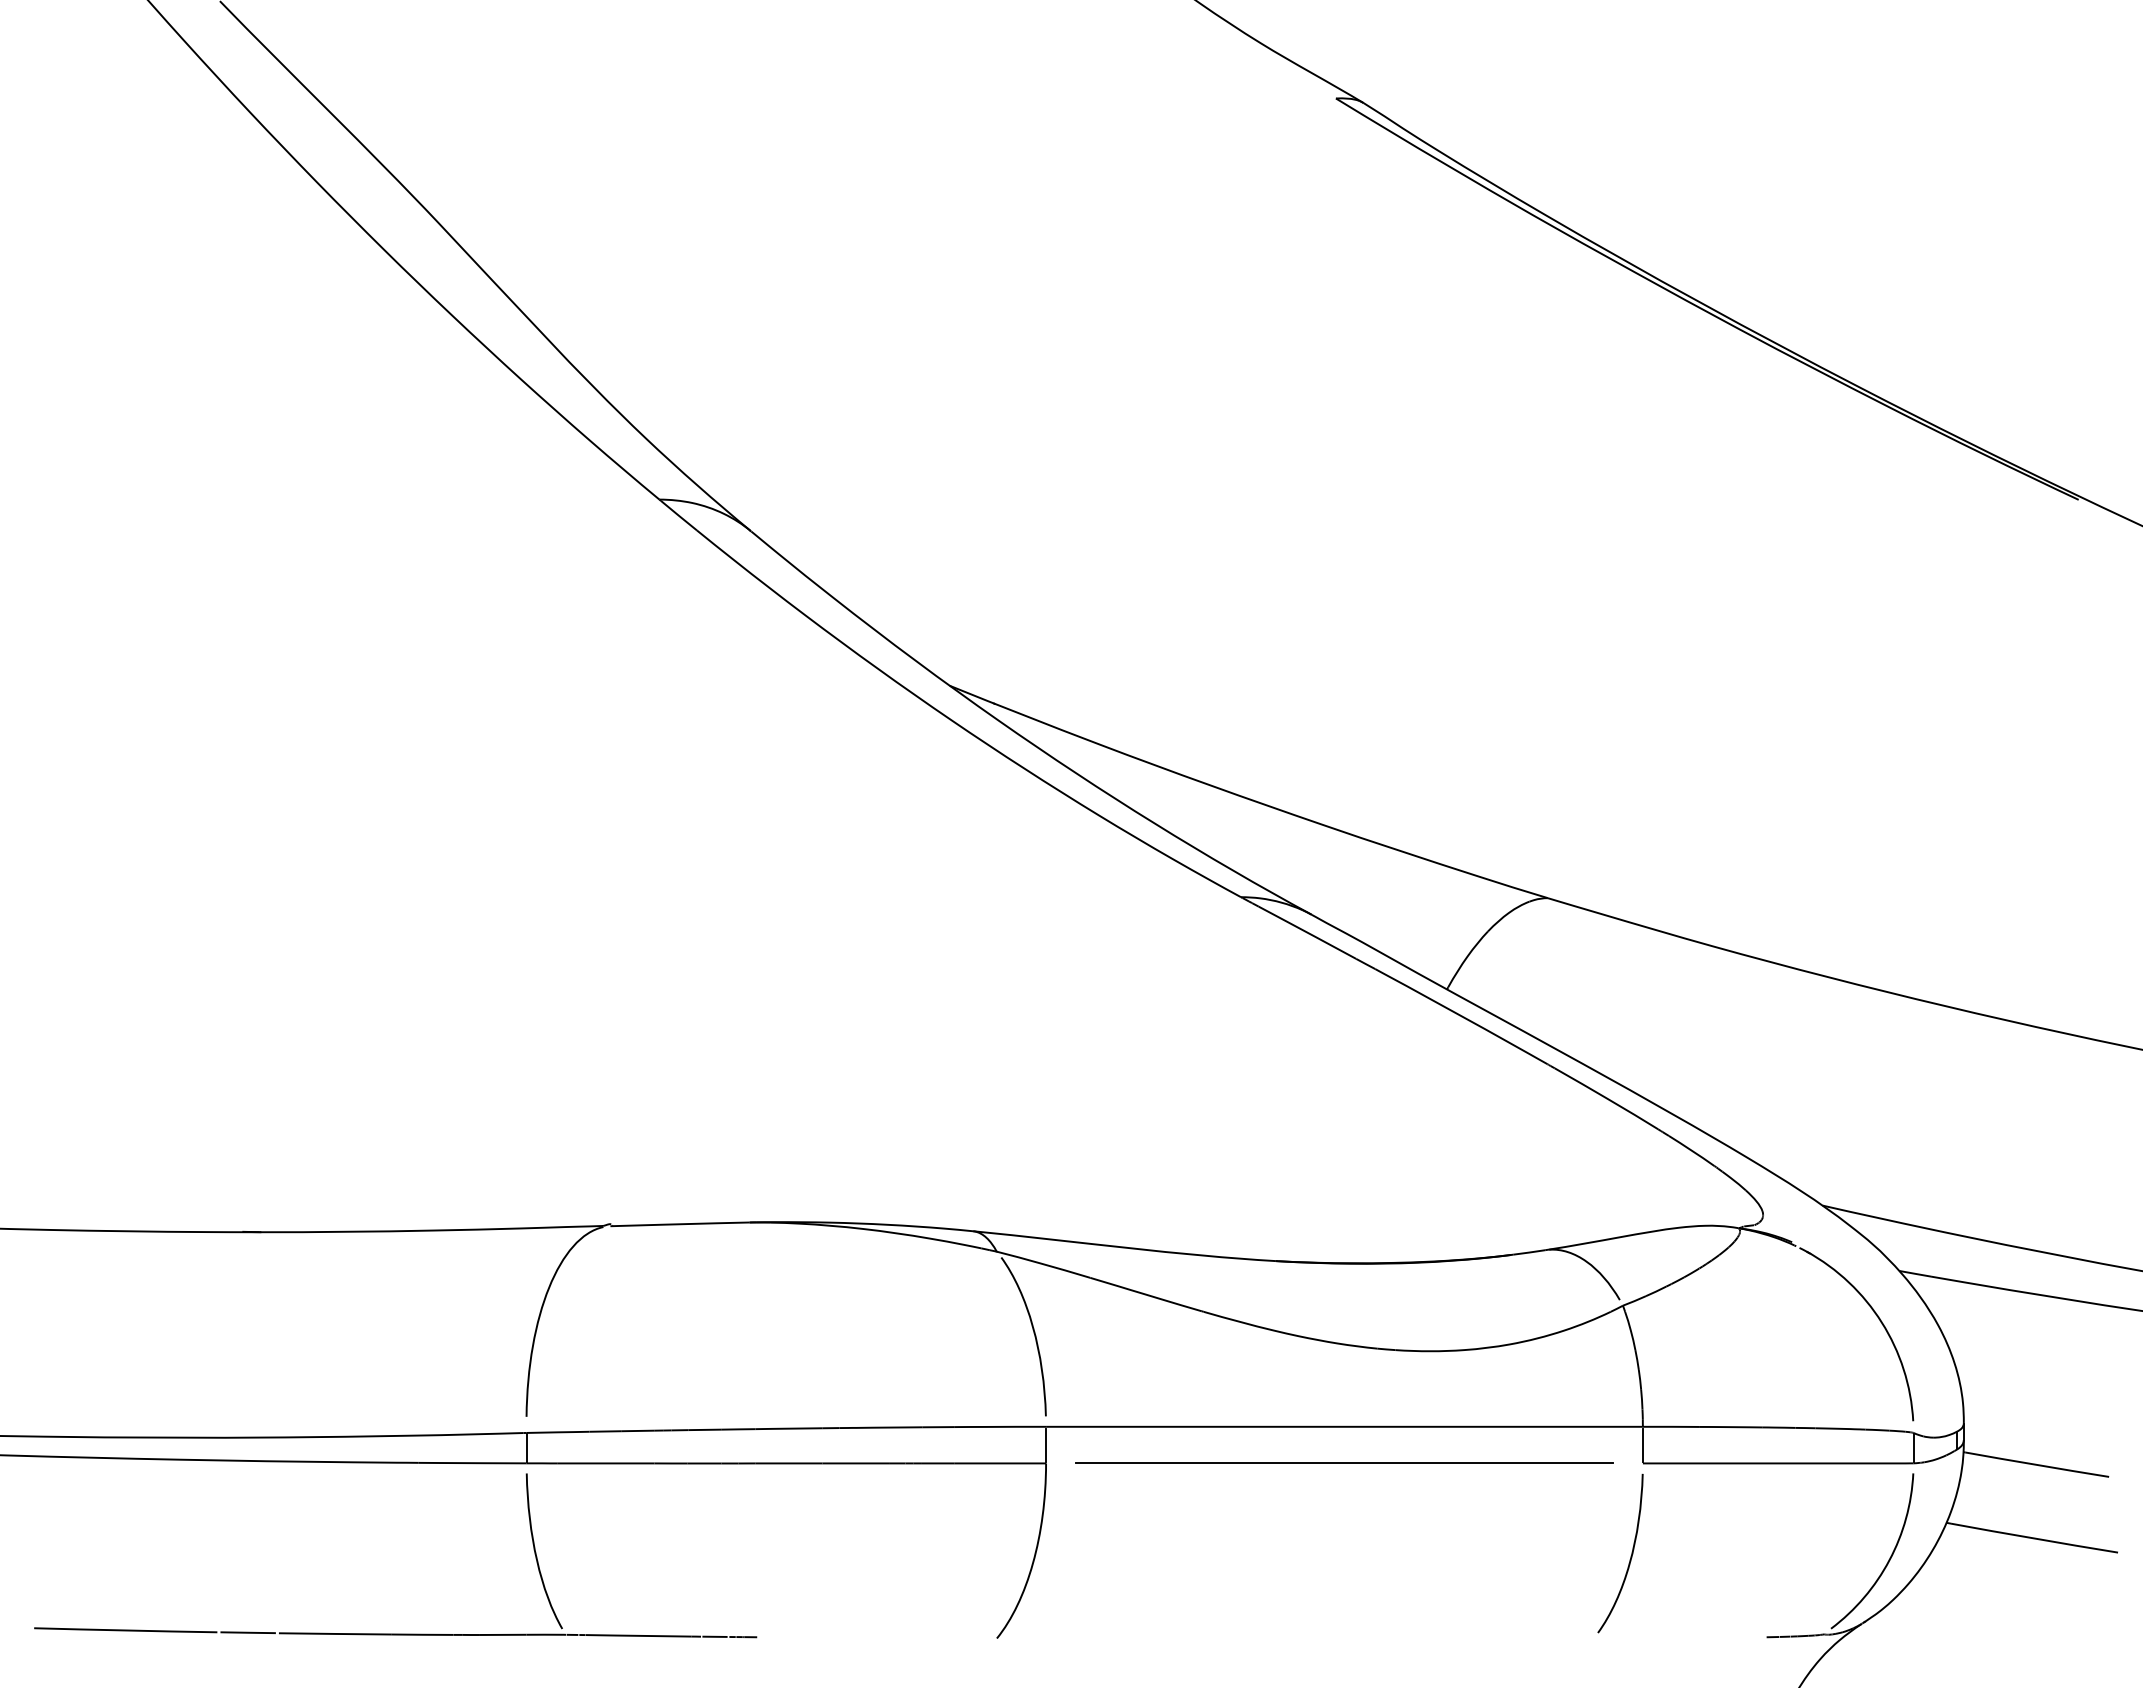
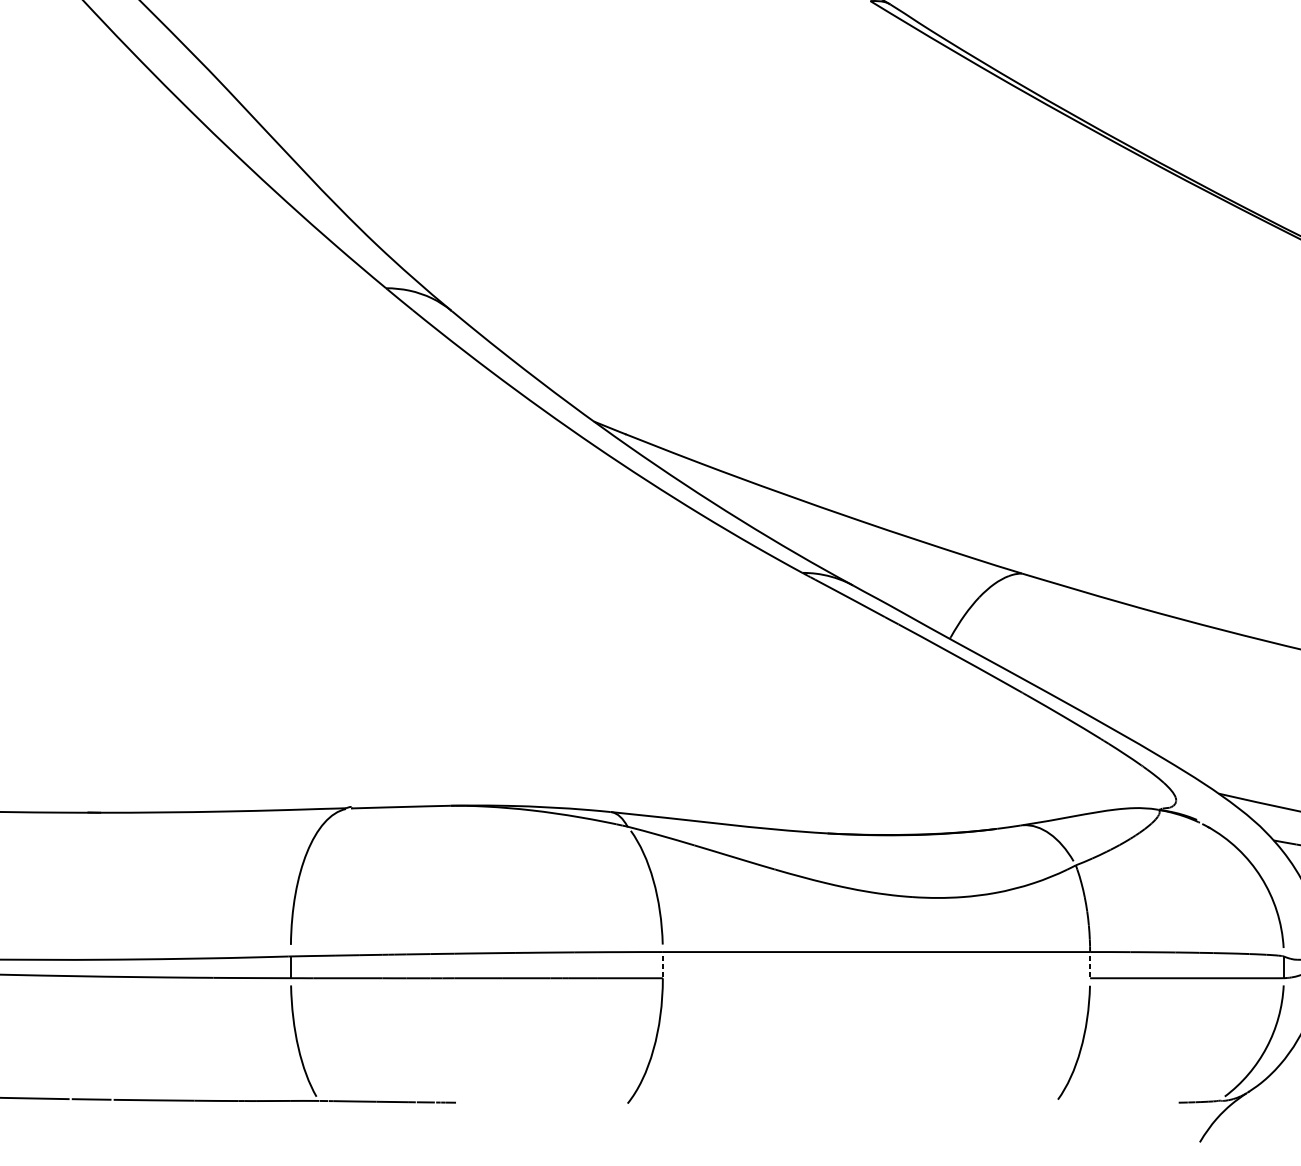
line: (1046, 1444) -> (663, 964), solid -> dashed
line: (1642, 1444) -> (1089, 964), solid -> dashed
line: (1344, 1463) -> (876, 978), removed

